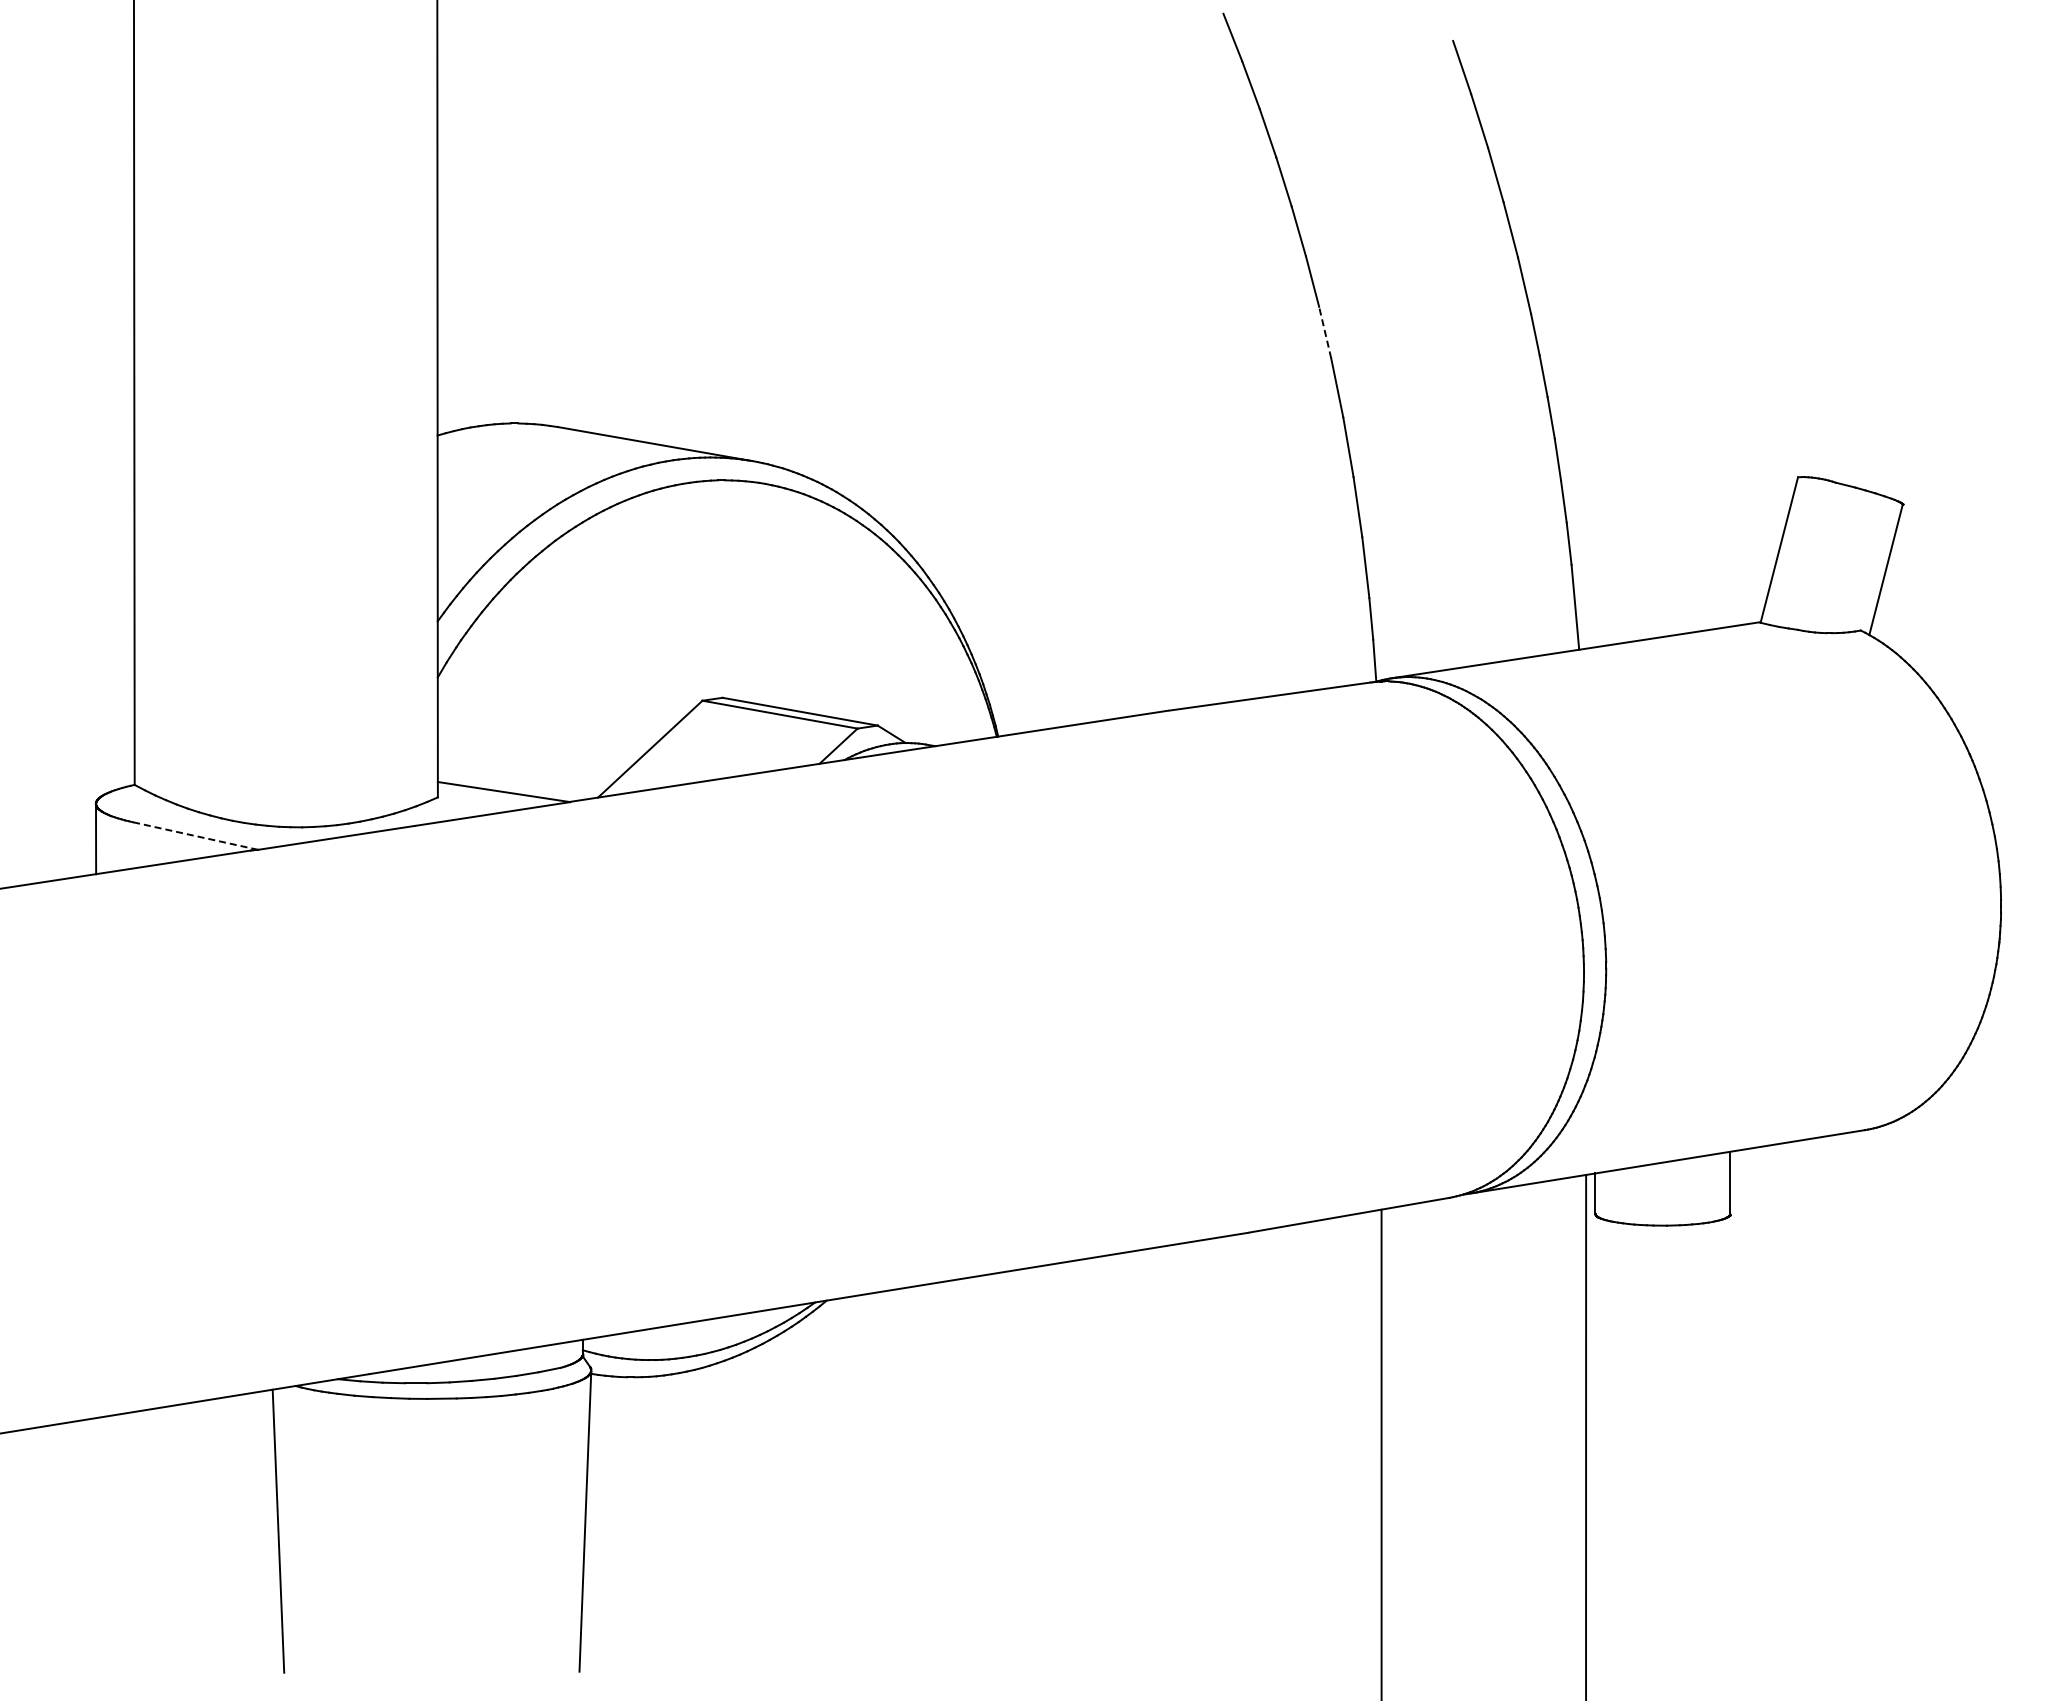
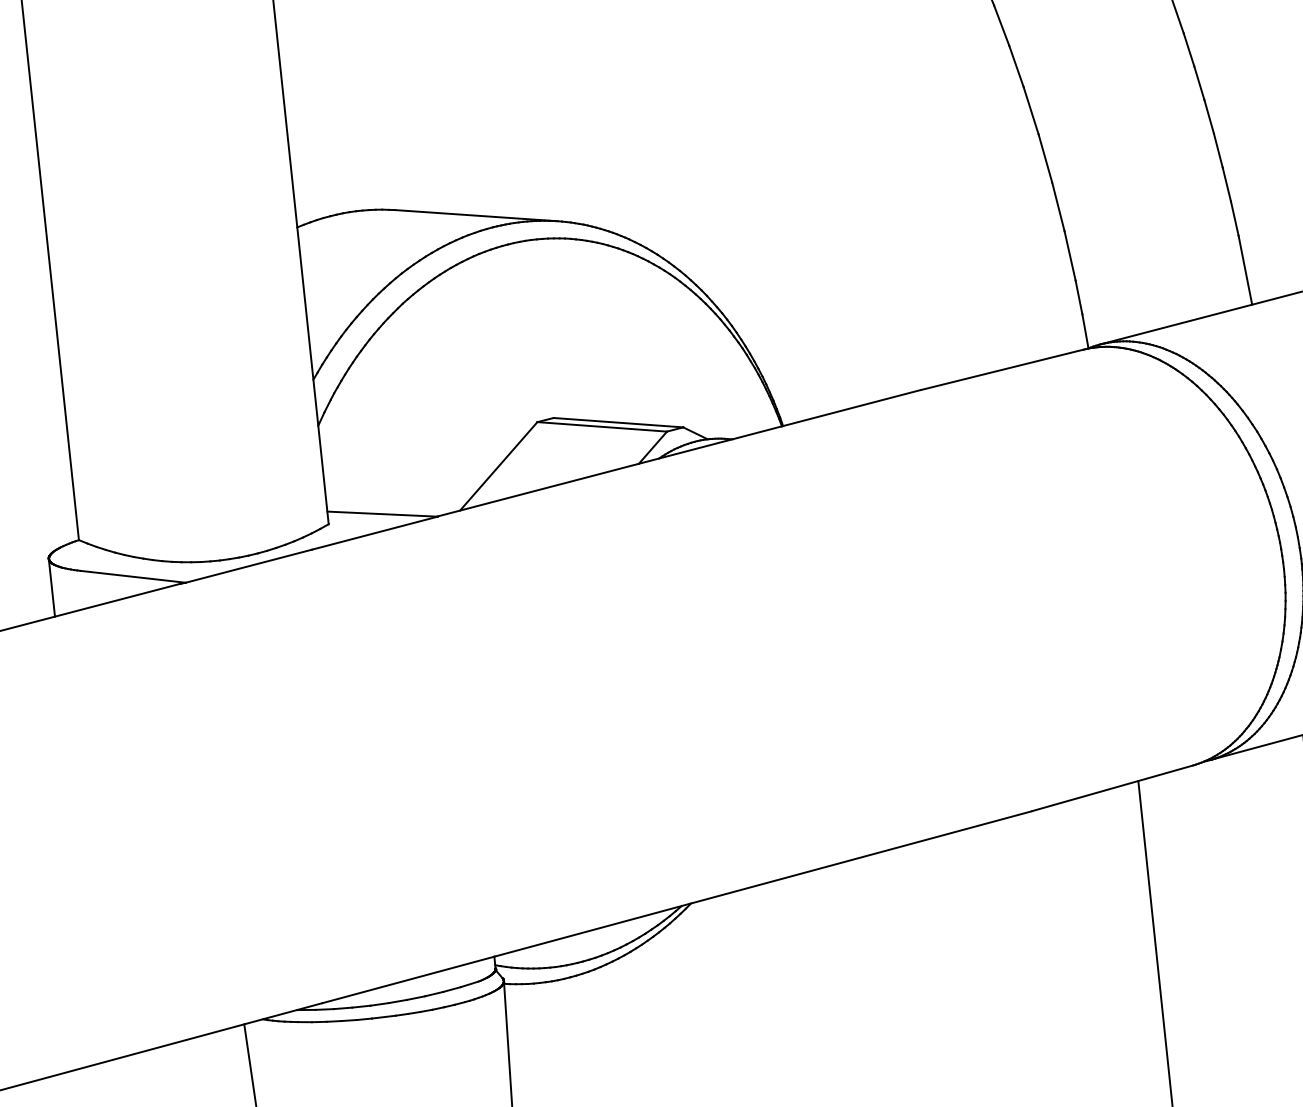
line: (1325, 332) -> (1016, 66), dashed -> solid
line: (195, 835) -> (133, 576), dashed -> solid

